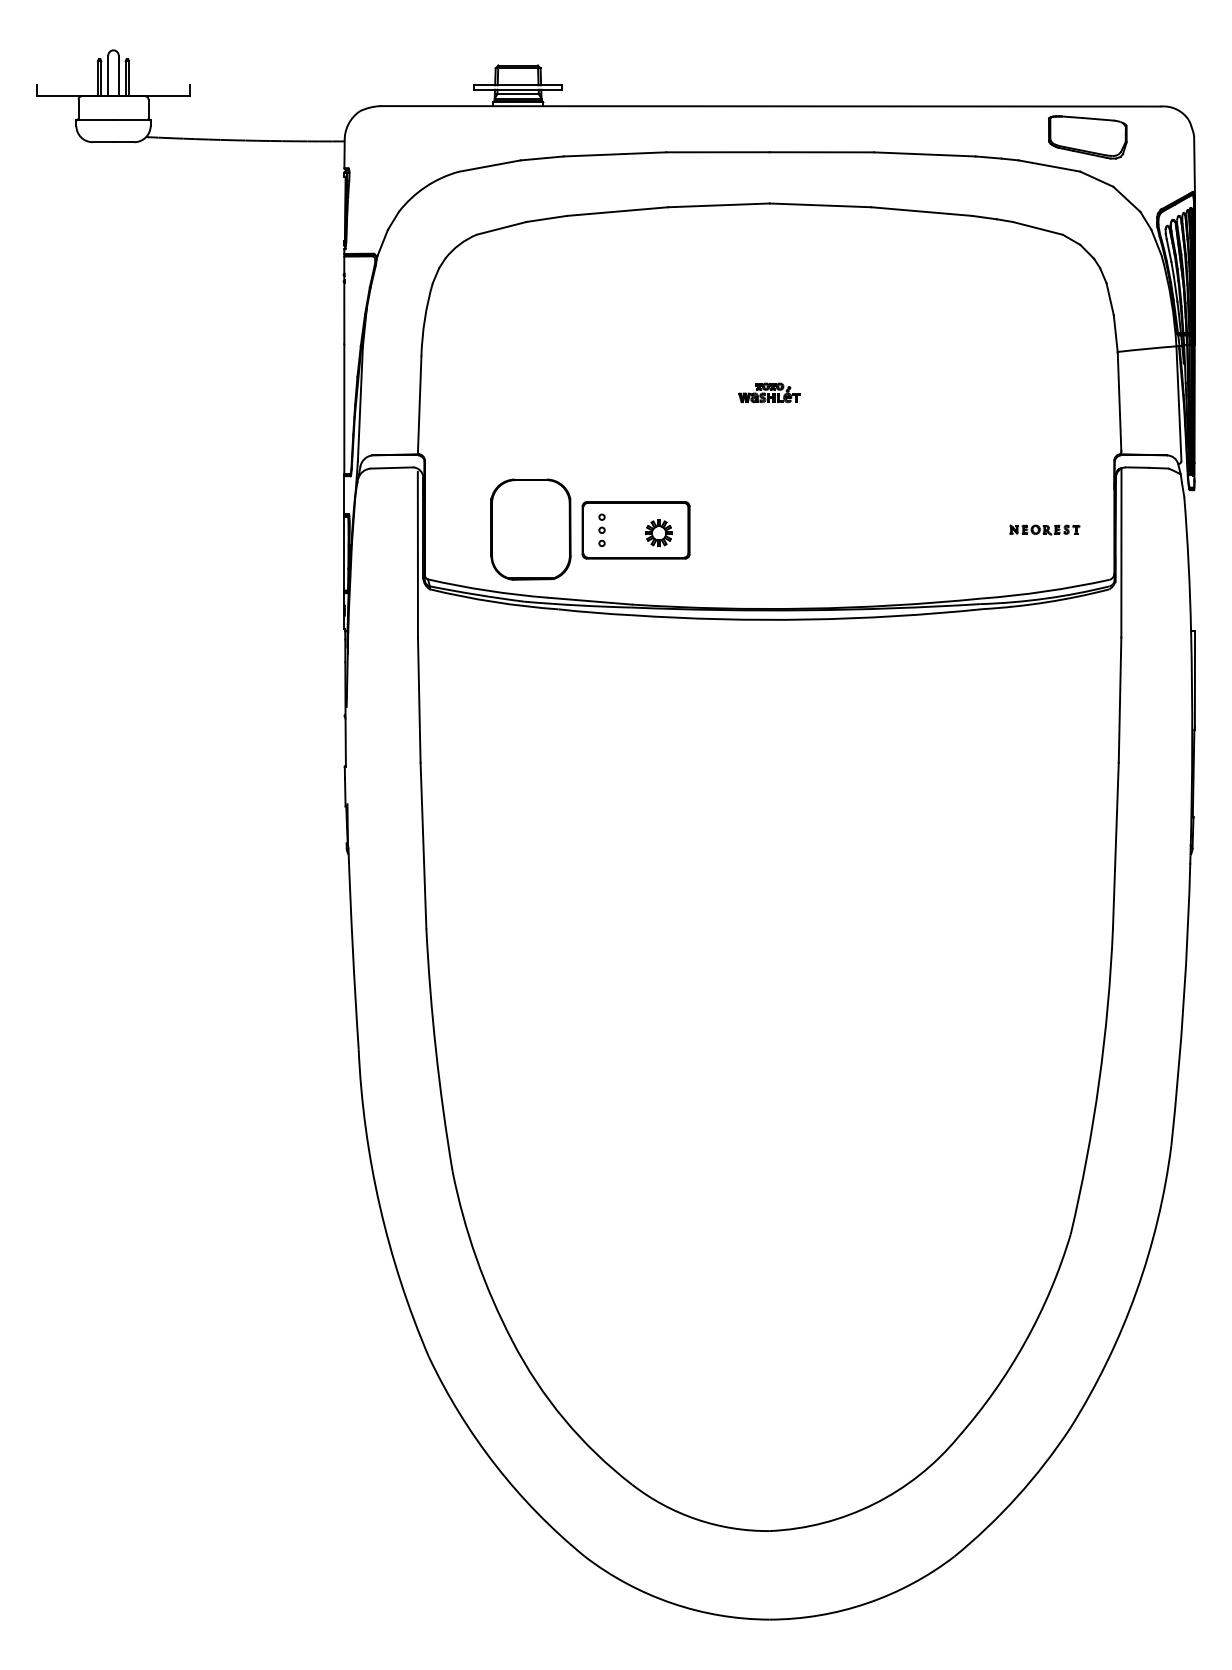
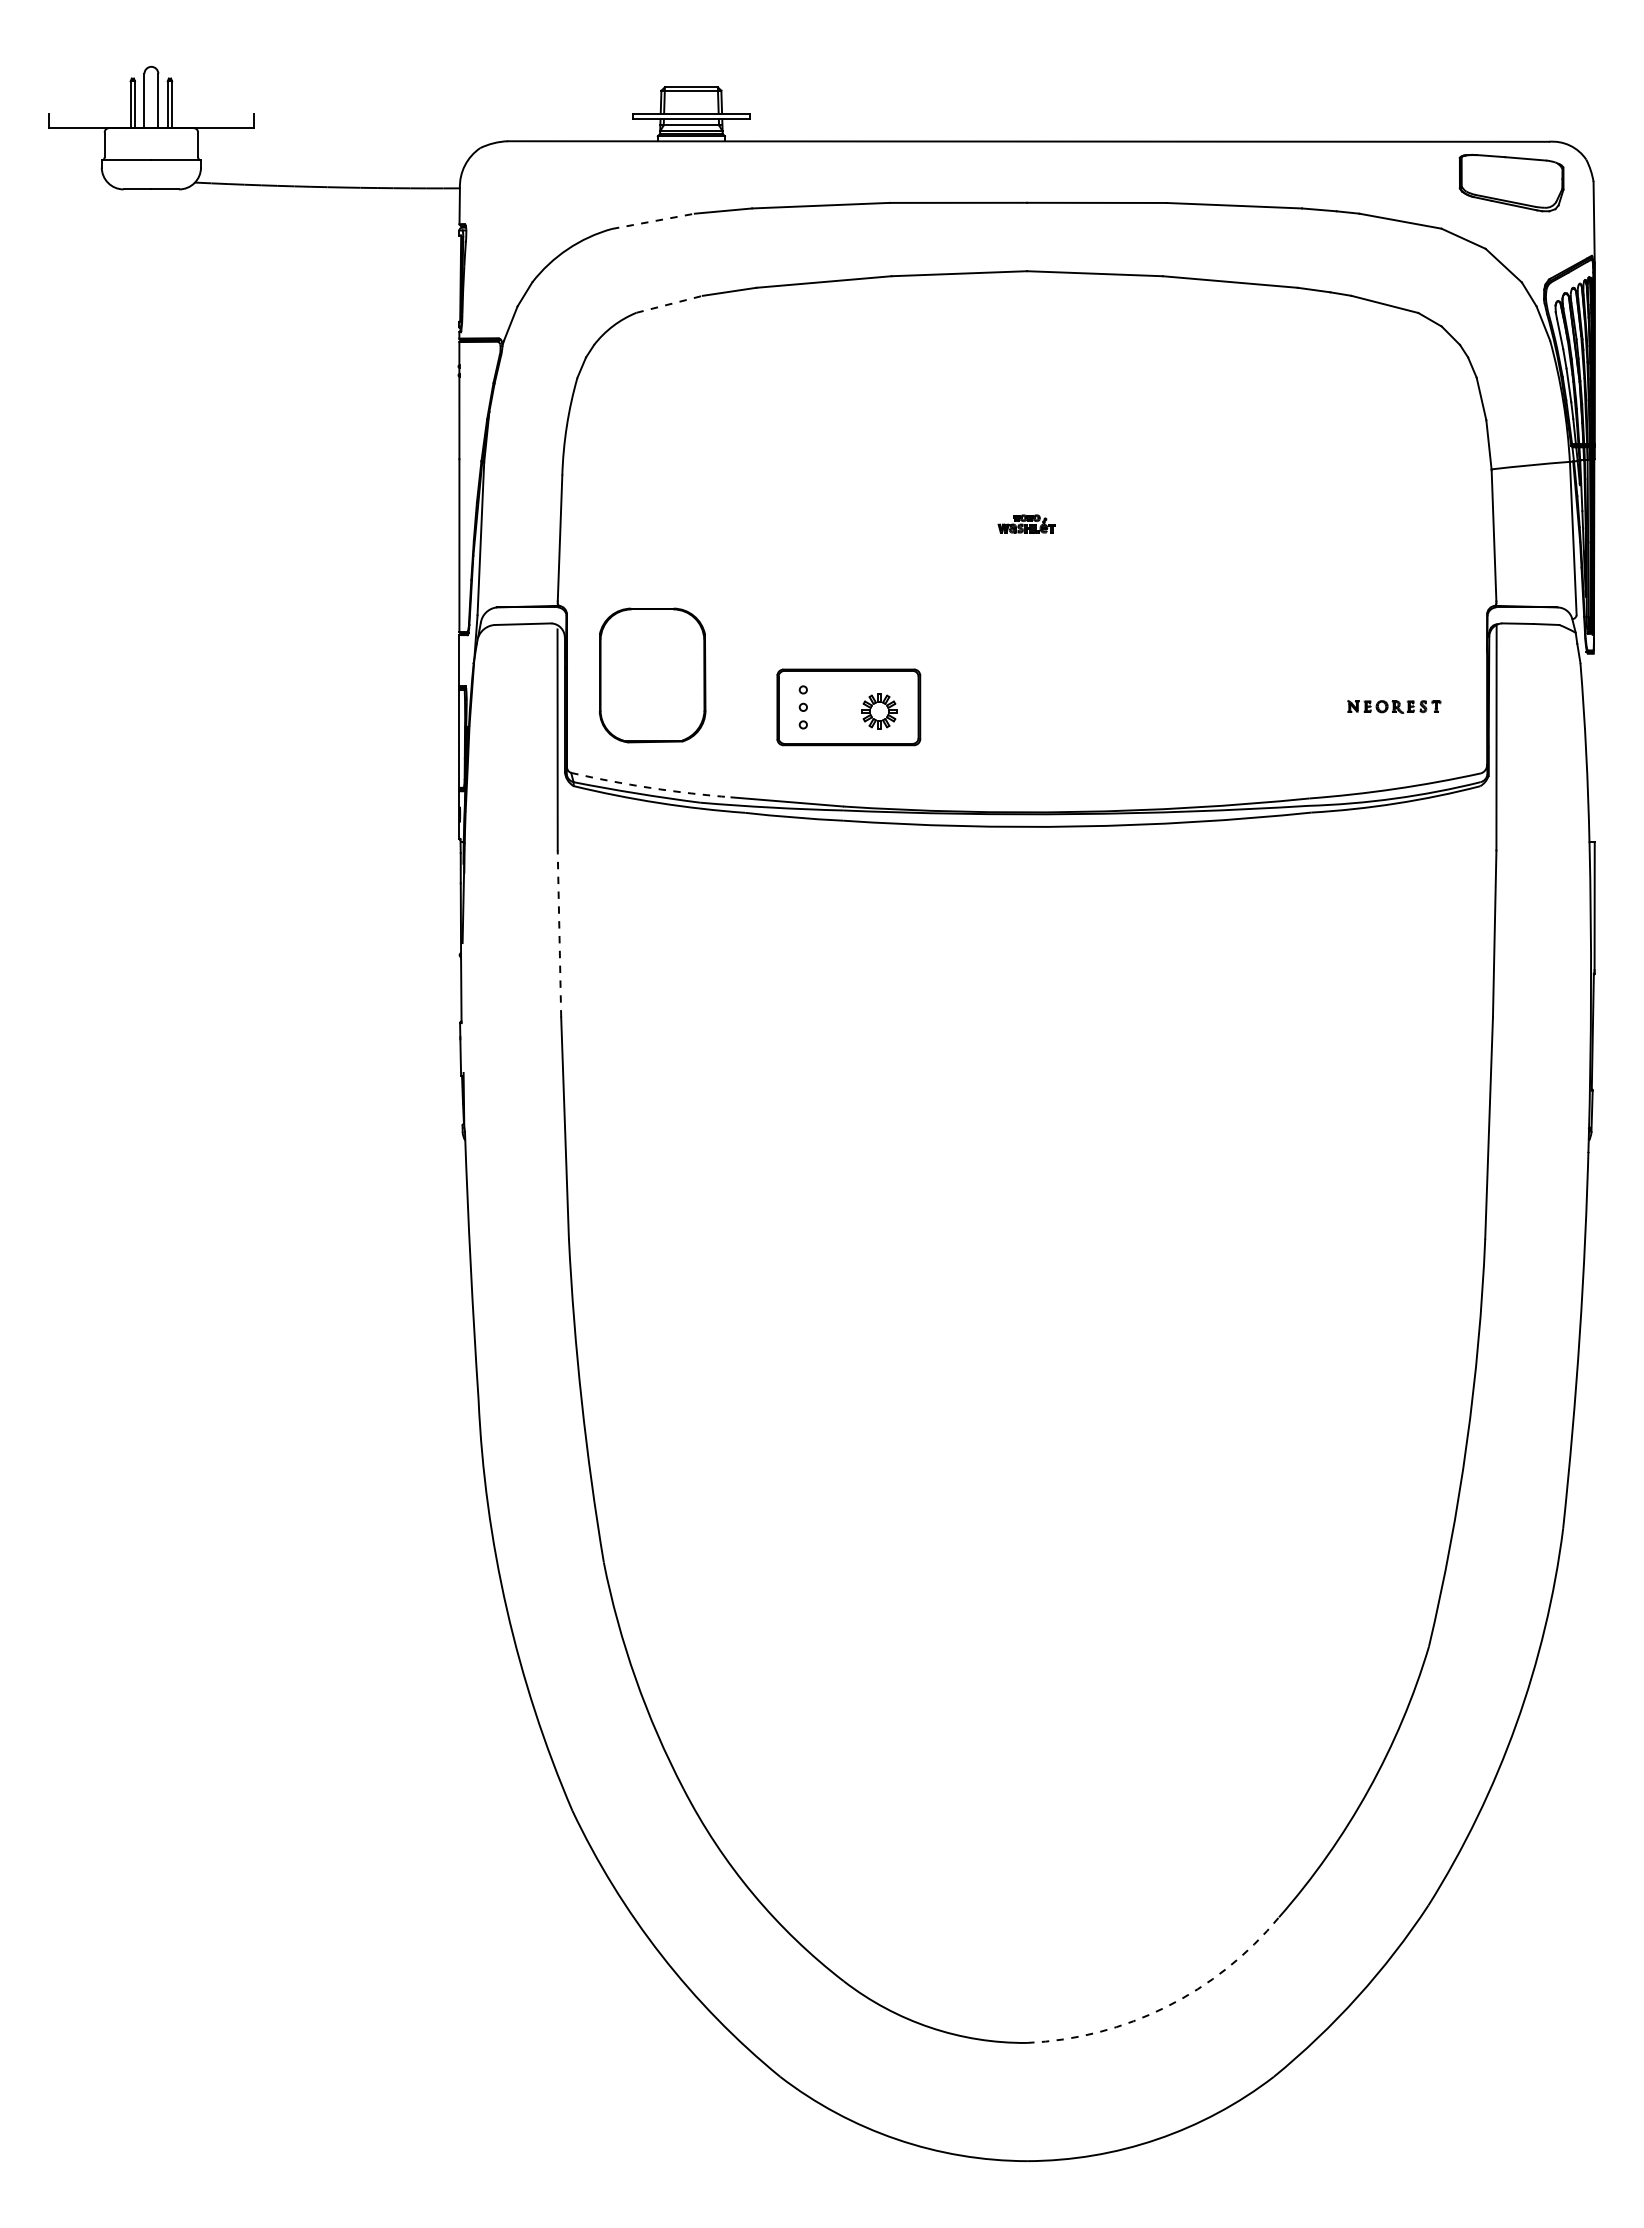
part: (1087, 137) -> (1511, 183), moved
line: (489, 166) -> (653, 221), solid -> dashed
line: (502, 228) -> (670, 304), solid -> dashed
part: (769, 392) -> (1026, 523), size x0.7
part: (530, 529) -> (652, 675), moved
arc: (487, 591) -> (650, 788), solid -> dashed
line: (419, 699) -> (559, 933), solid -> dashed
arc: (874, 1503) -> (1166, 2006), solid -> dashed

